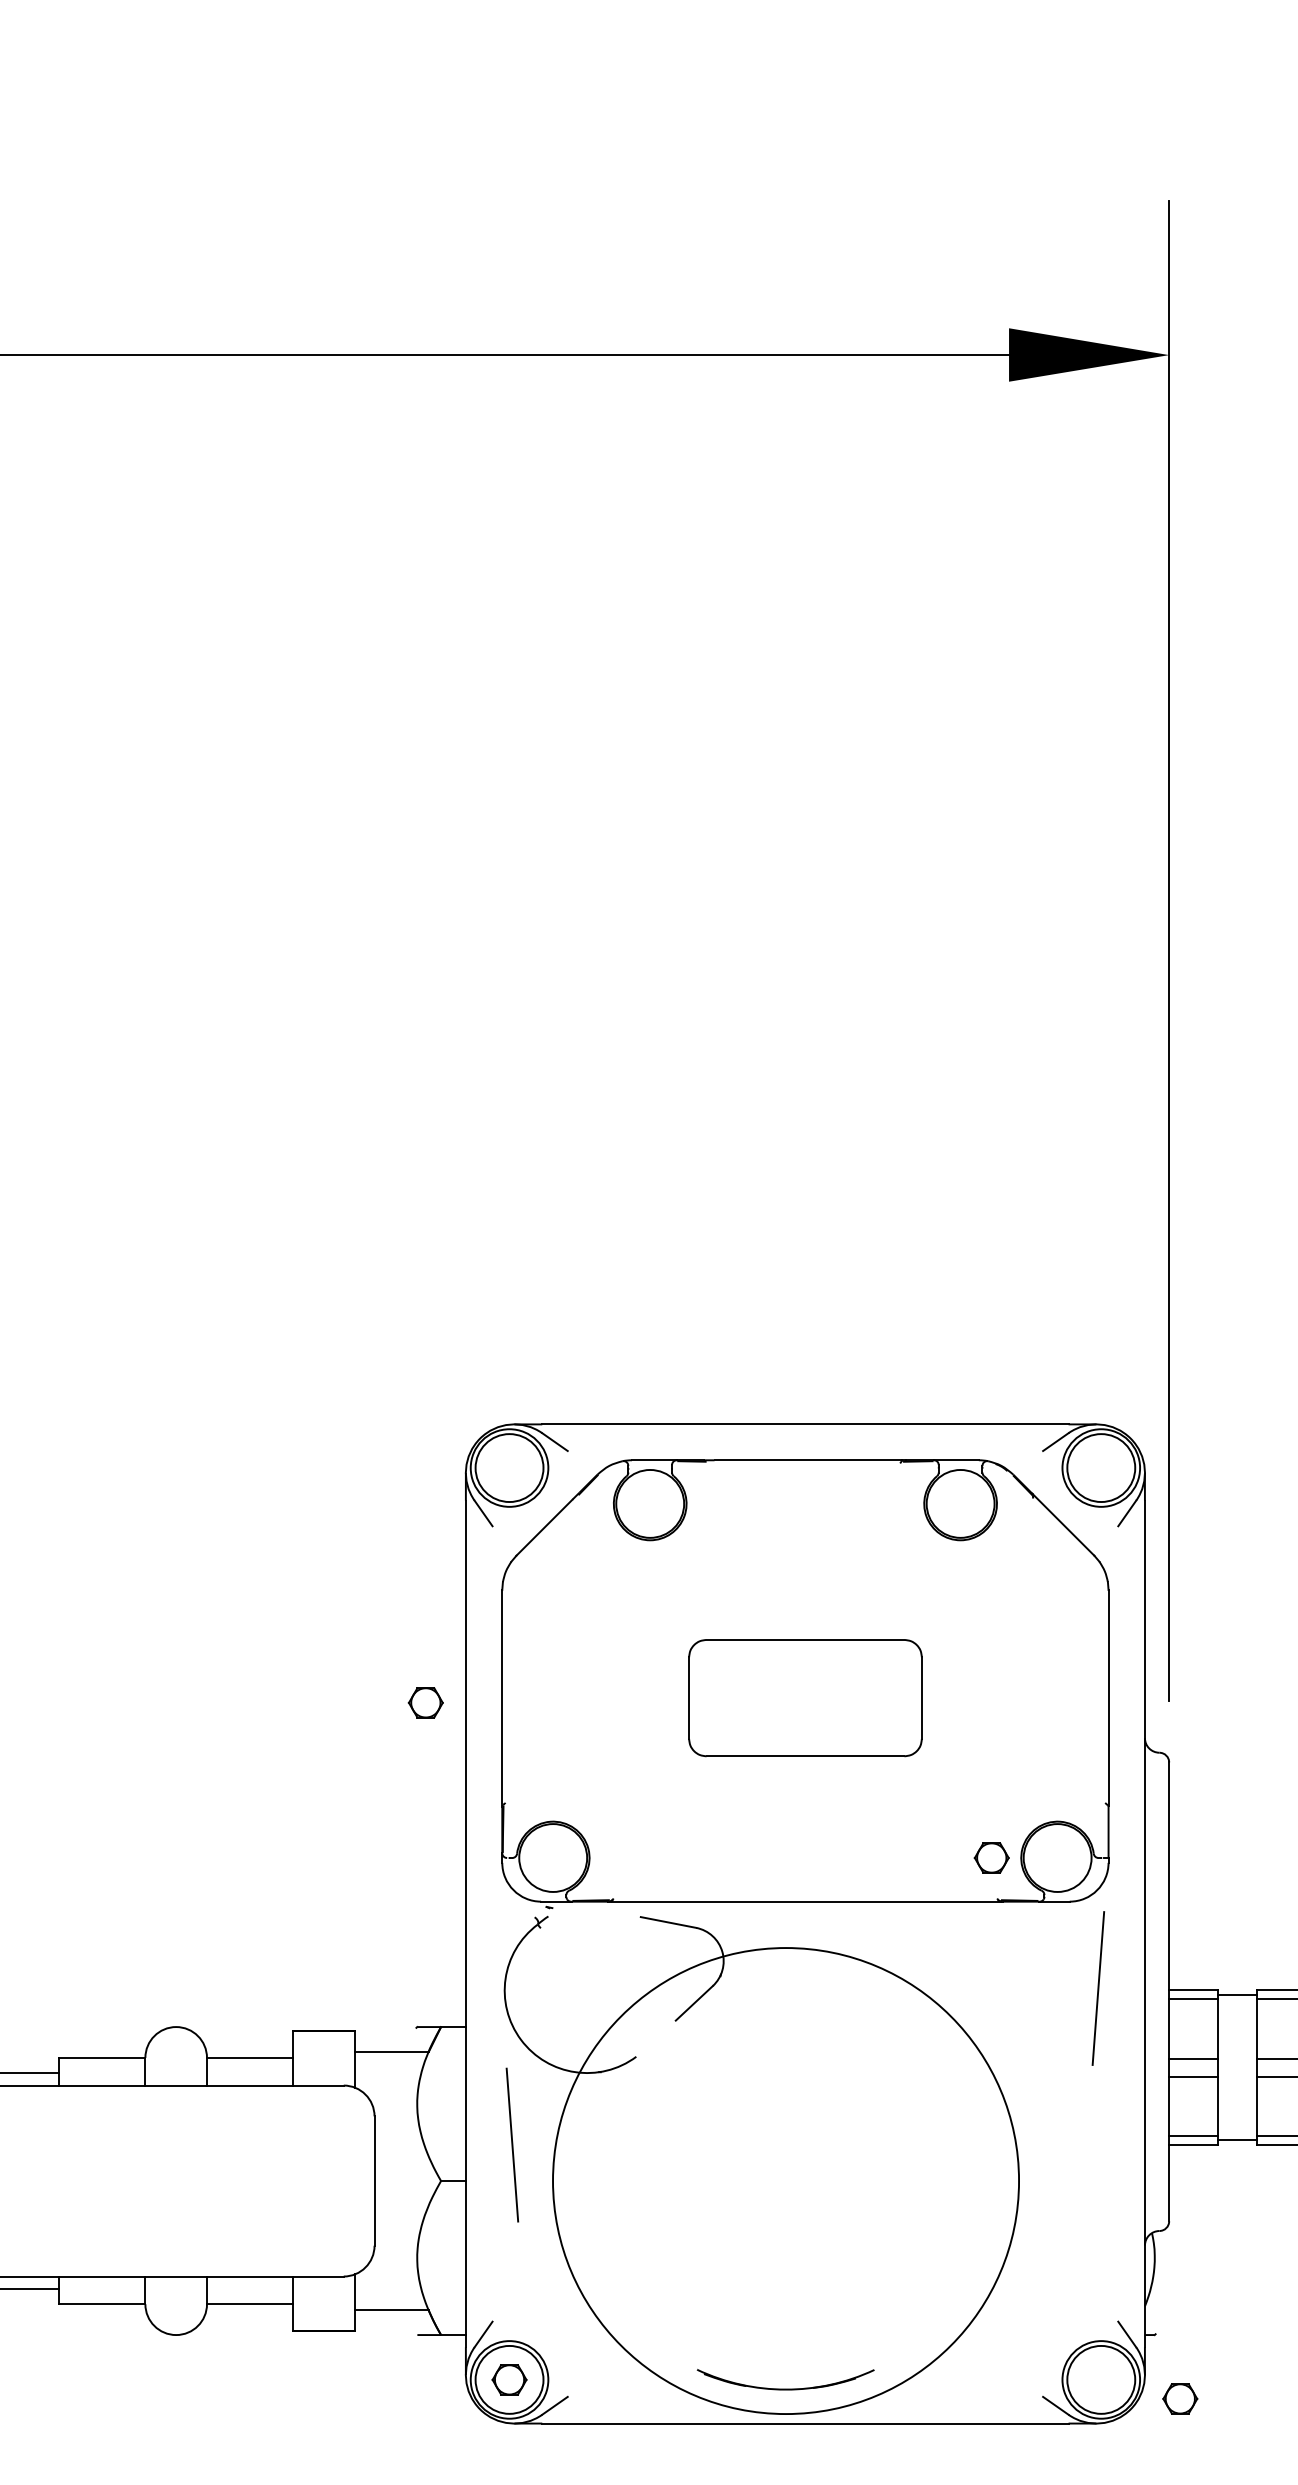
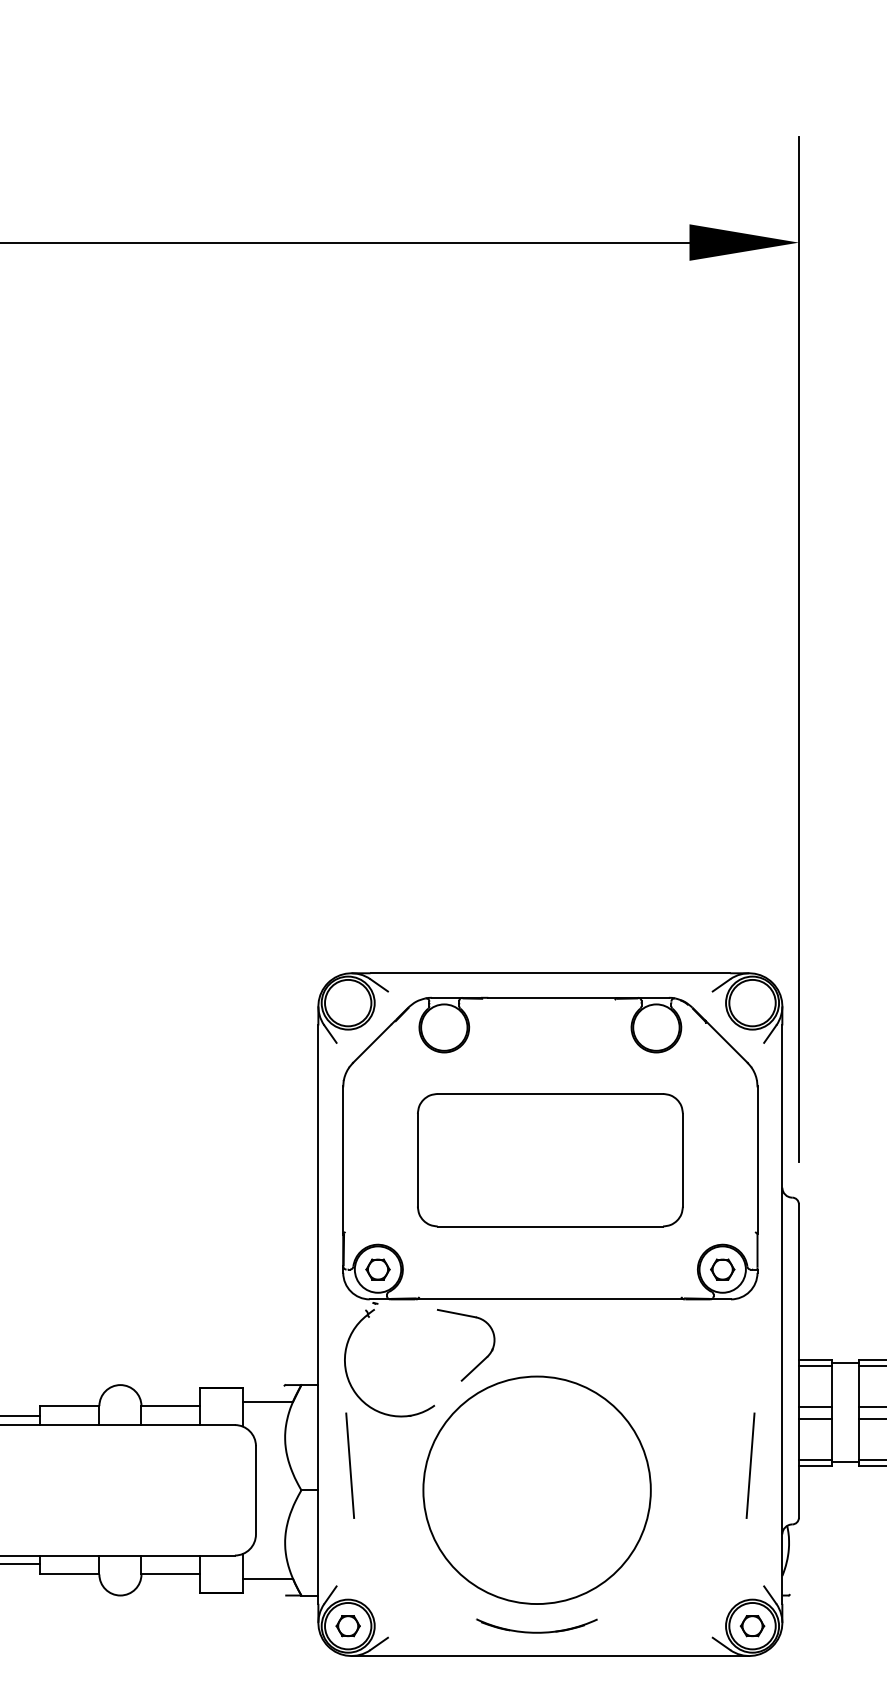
part: (805, 1698) -> (550, 1160), size x1.67
part: (425, 1702) -> (377, 1269), moved
part: (991, 1857) -> (722, 1269), moved
line: (1098, 1988) -> (750, 1465), moved
circle: (785, 2181) -> (536, 1490), size x0.71
part: (1180, 2399) -> (752, 1626), moved

